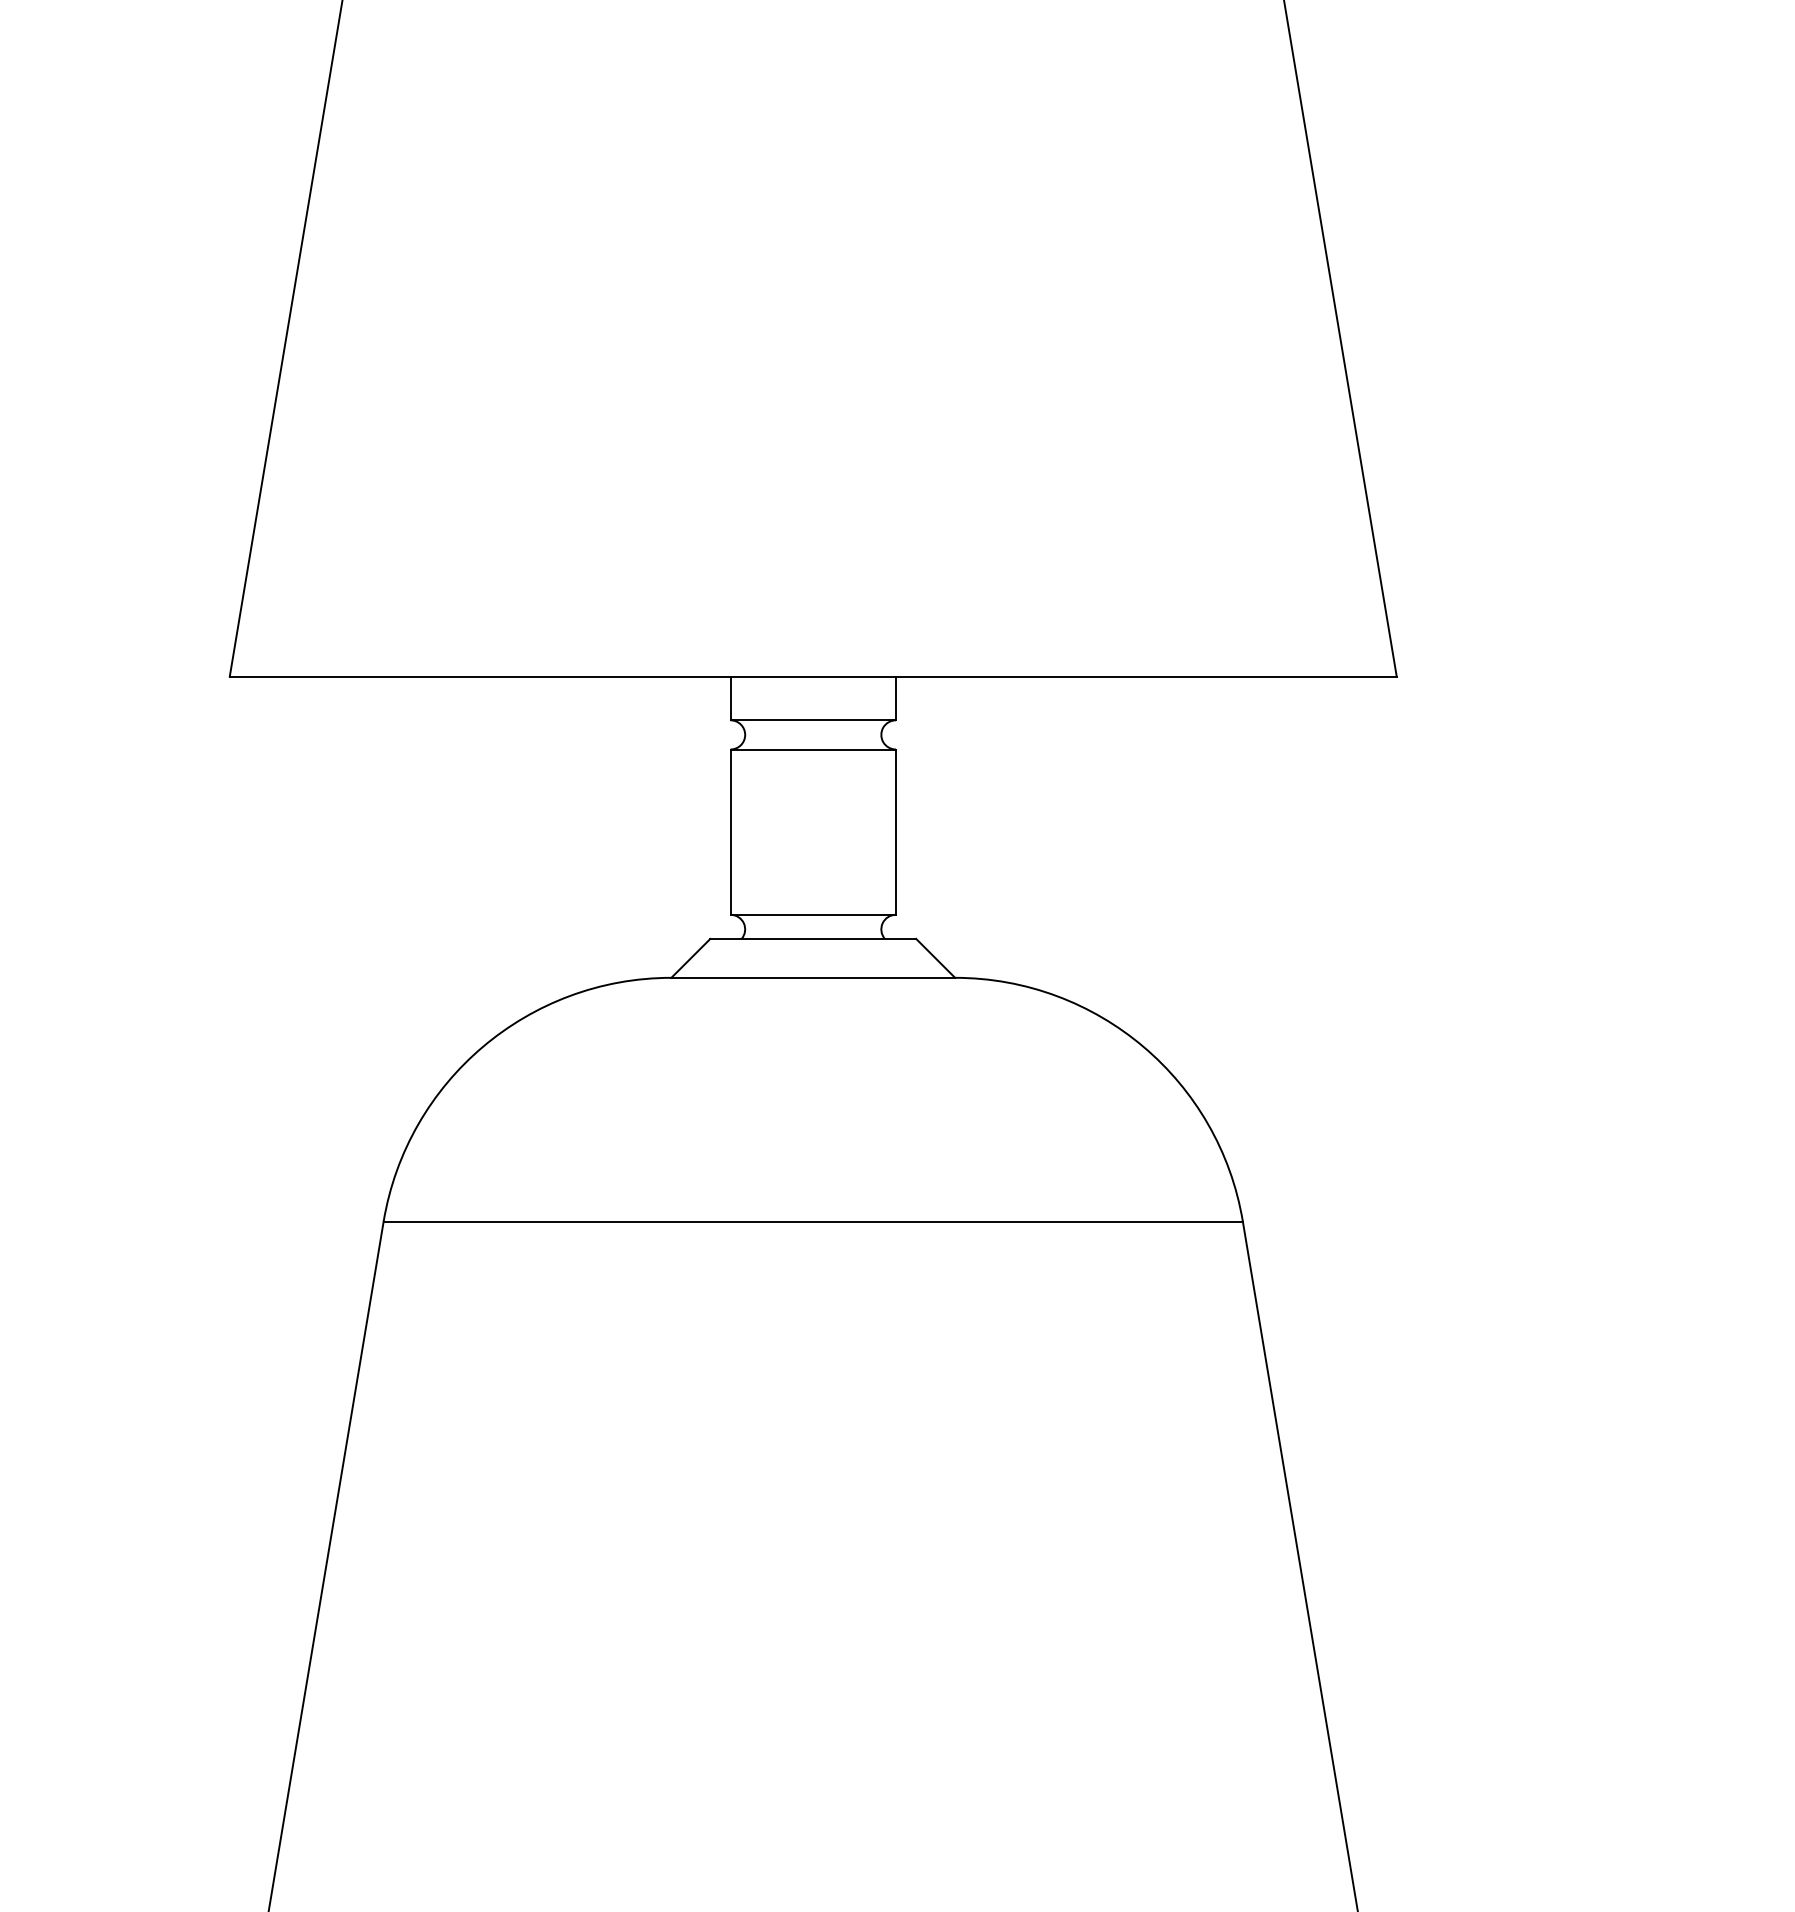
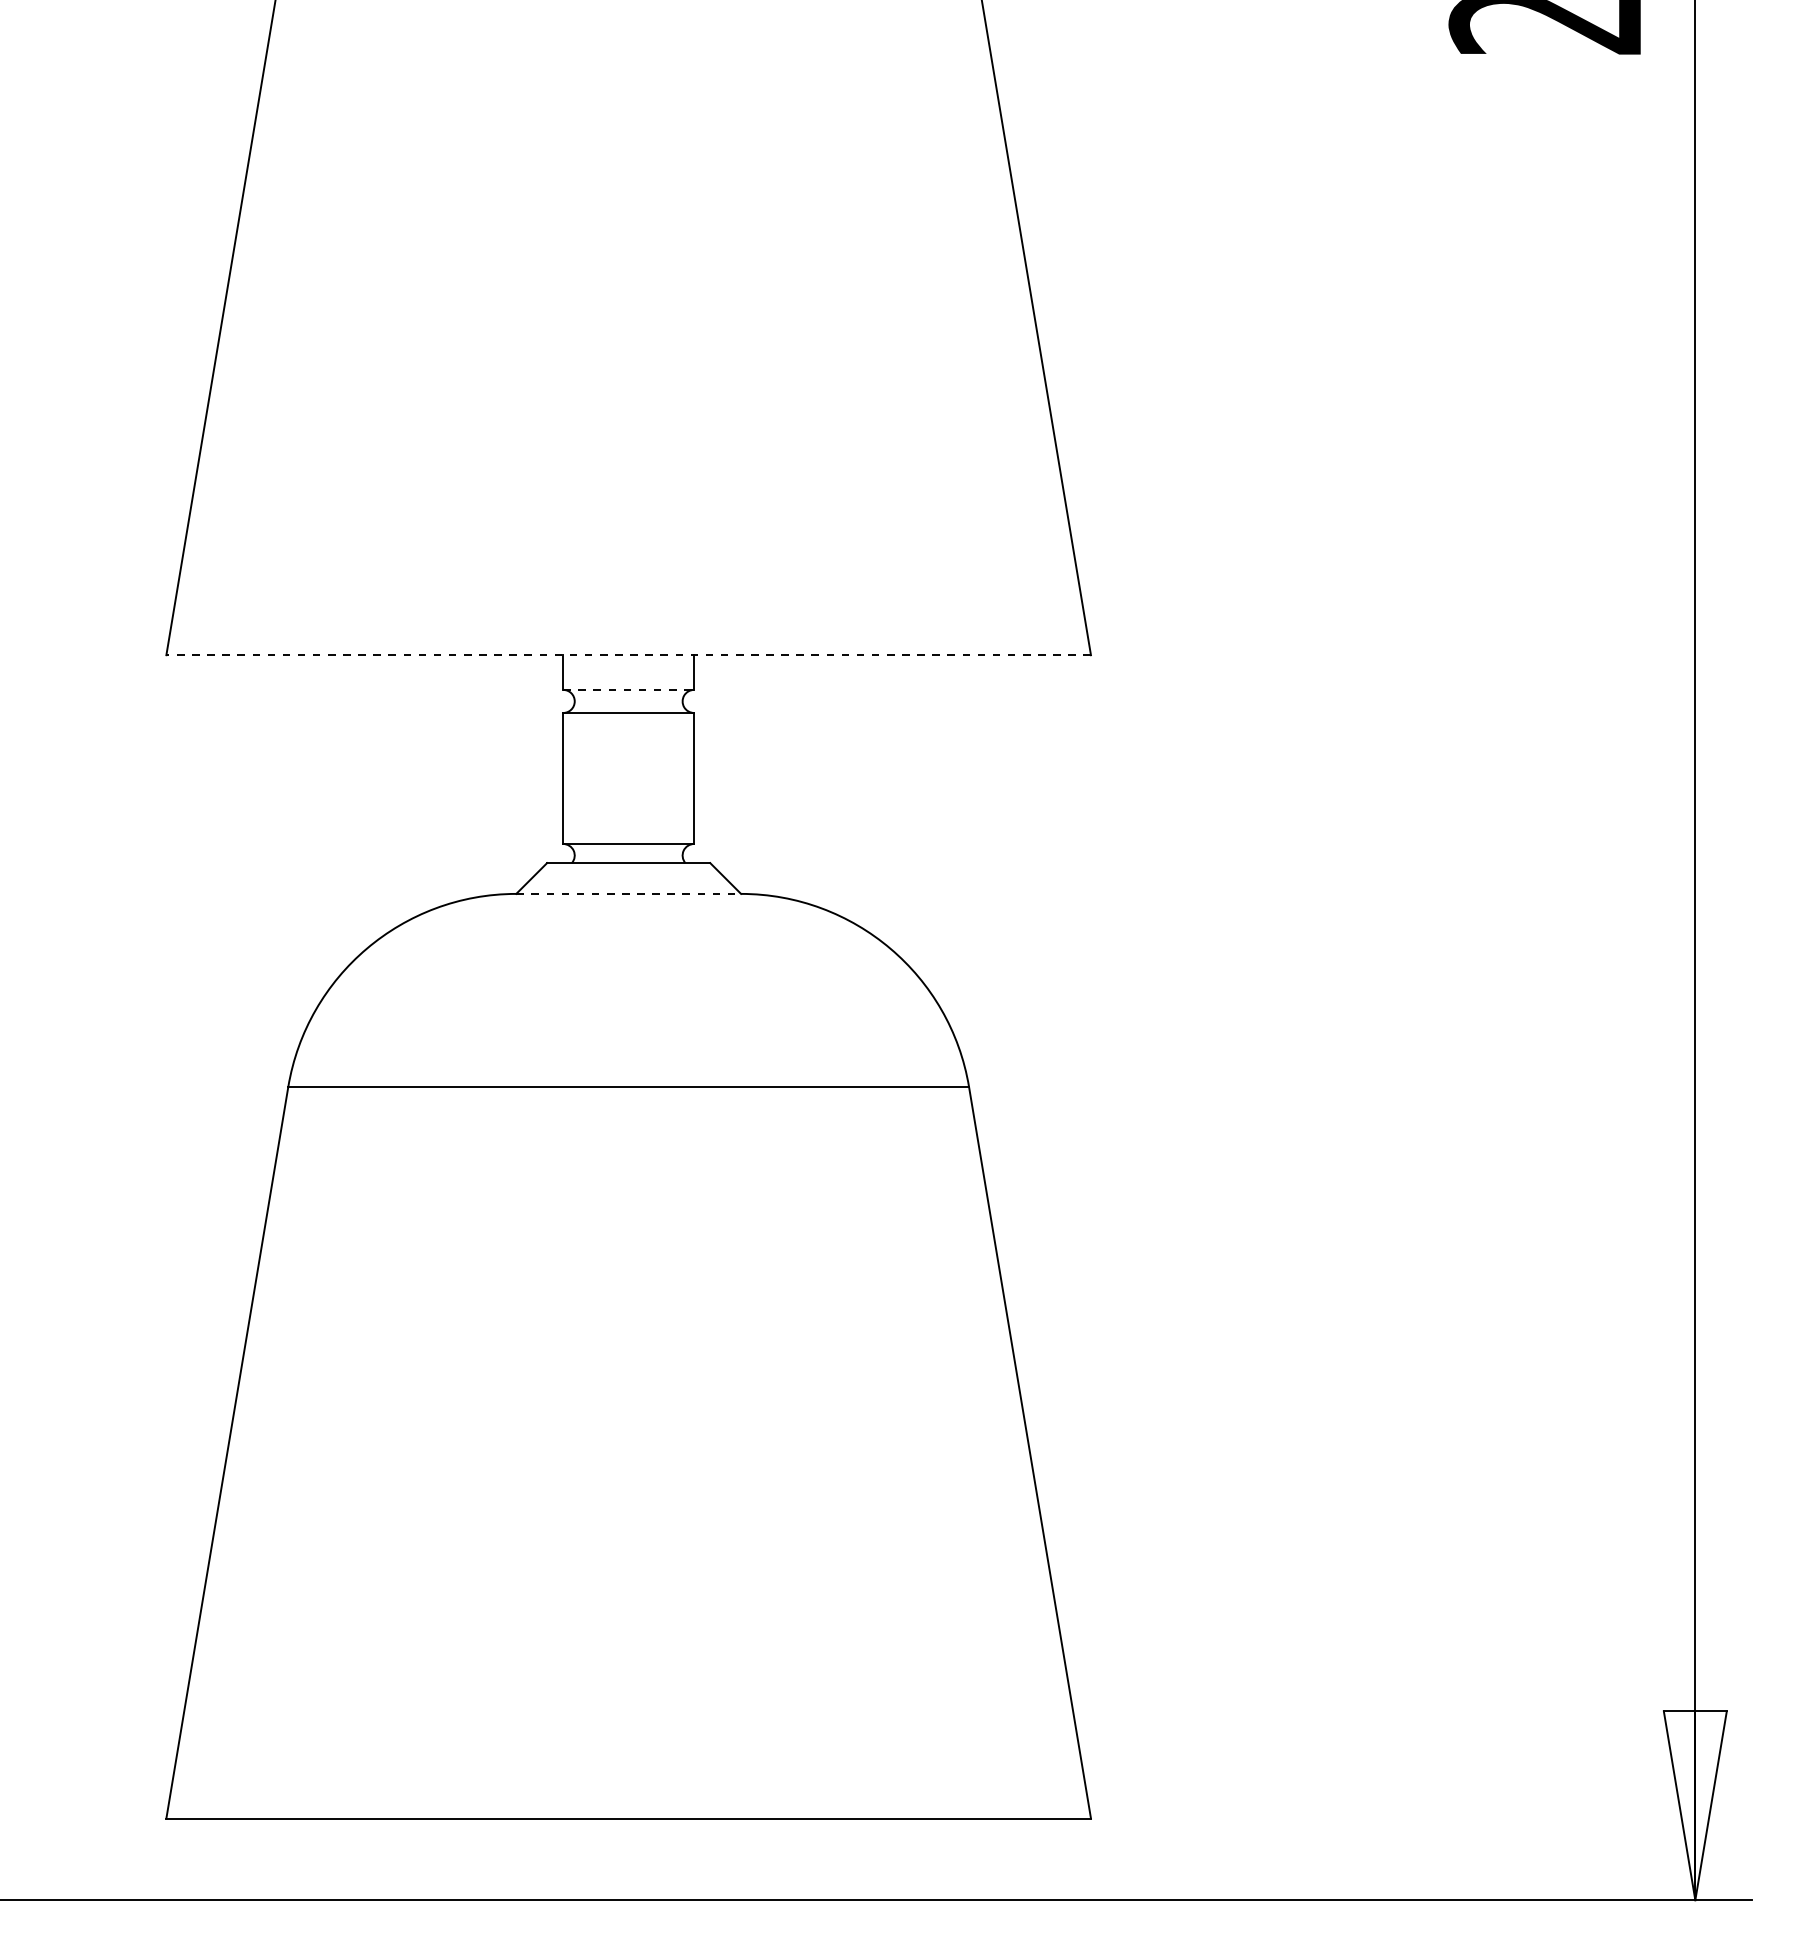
line: (813, 676) -> (628, 655), solid -> dashed
line: (814, 719) -> (629, 689), solid -> dashed
line: (814, 977) -> (629, 893), solid -> dashed

